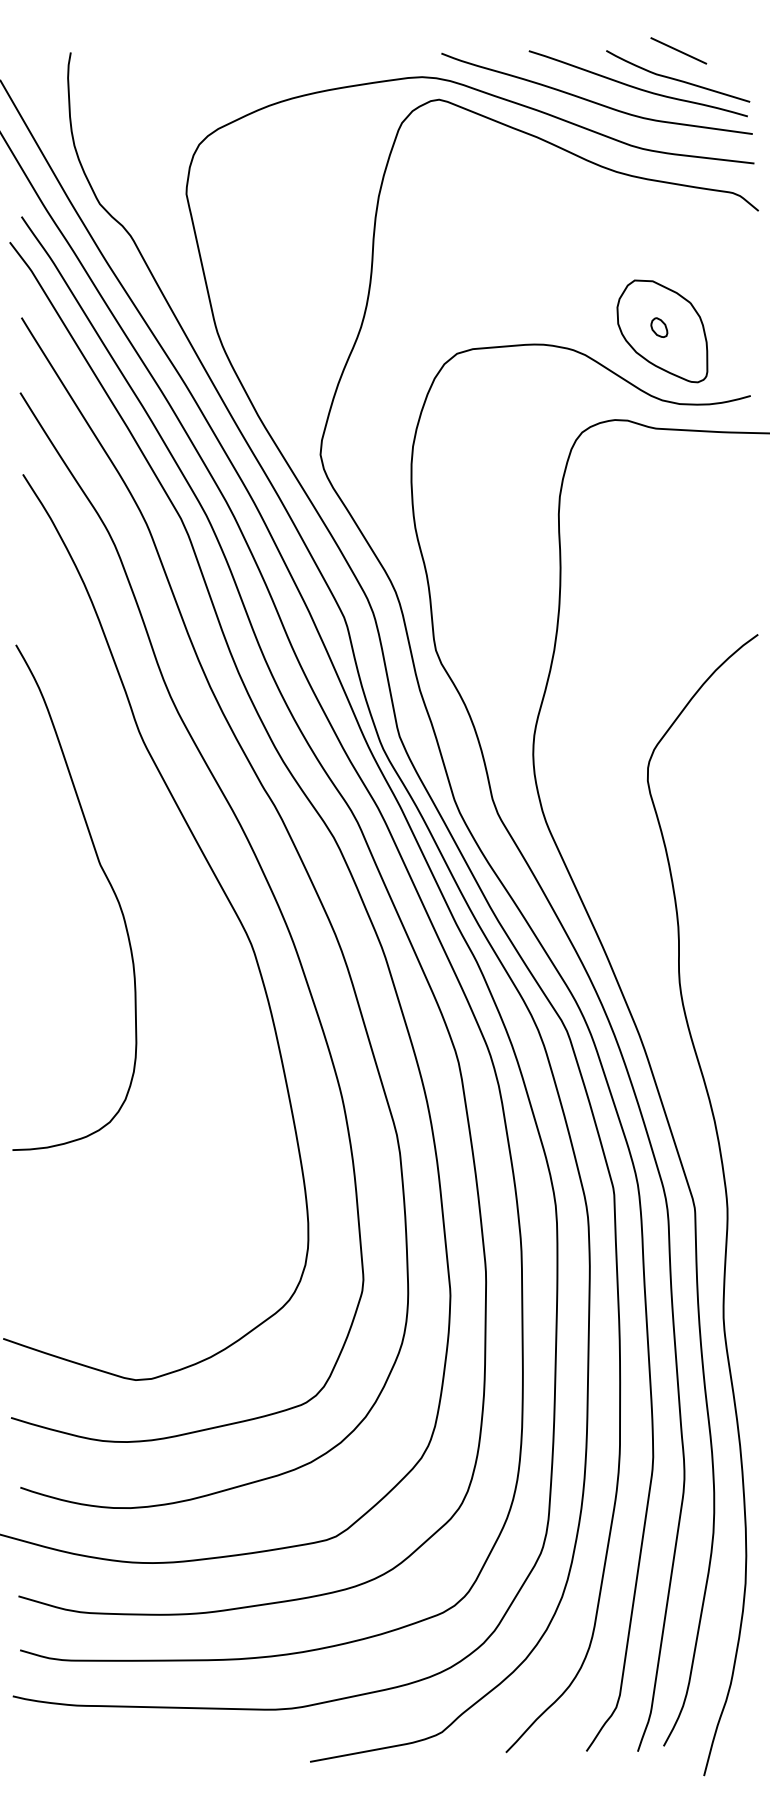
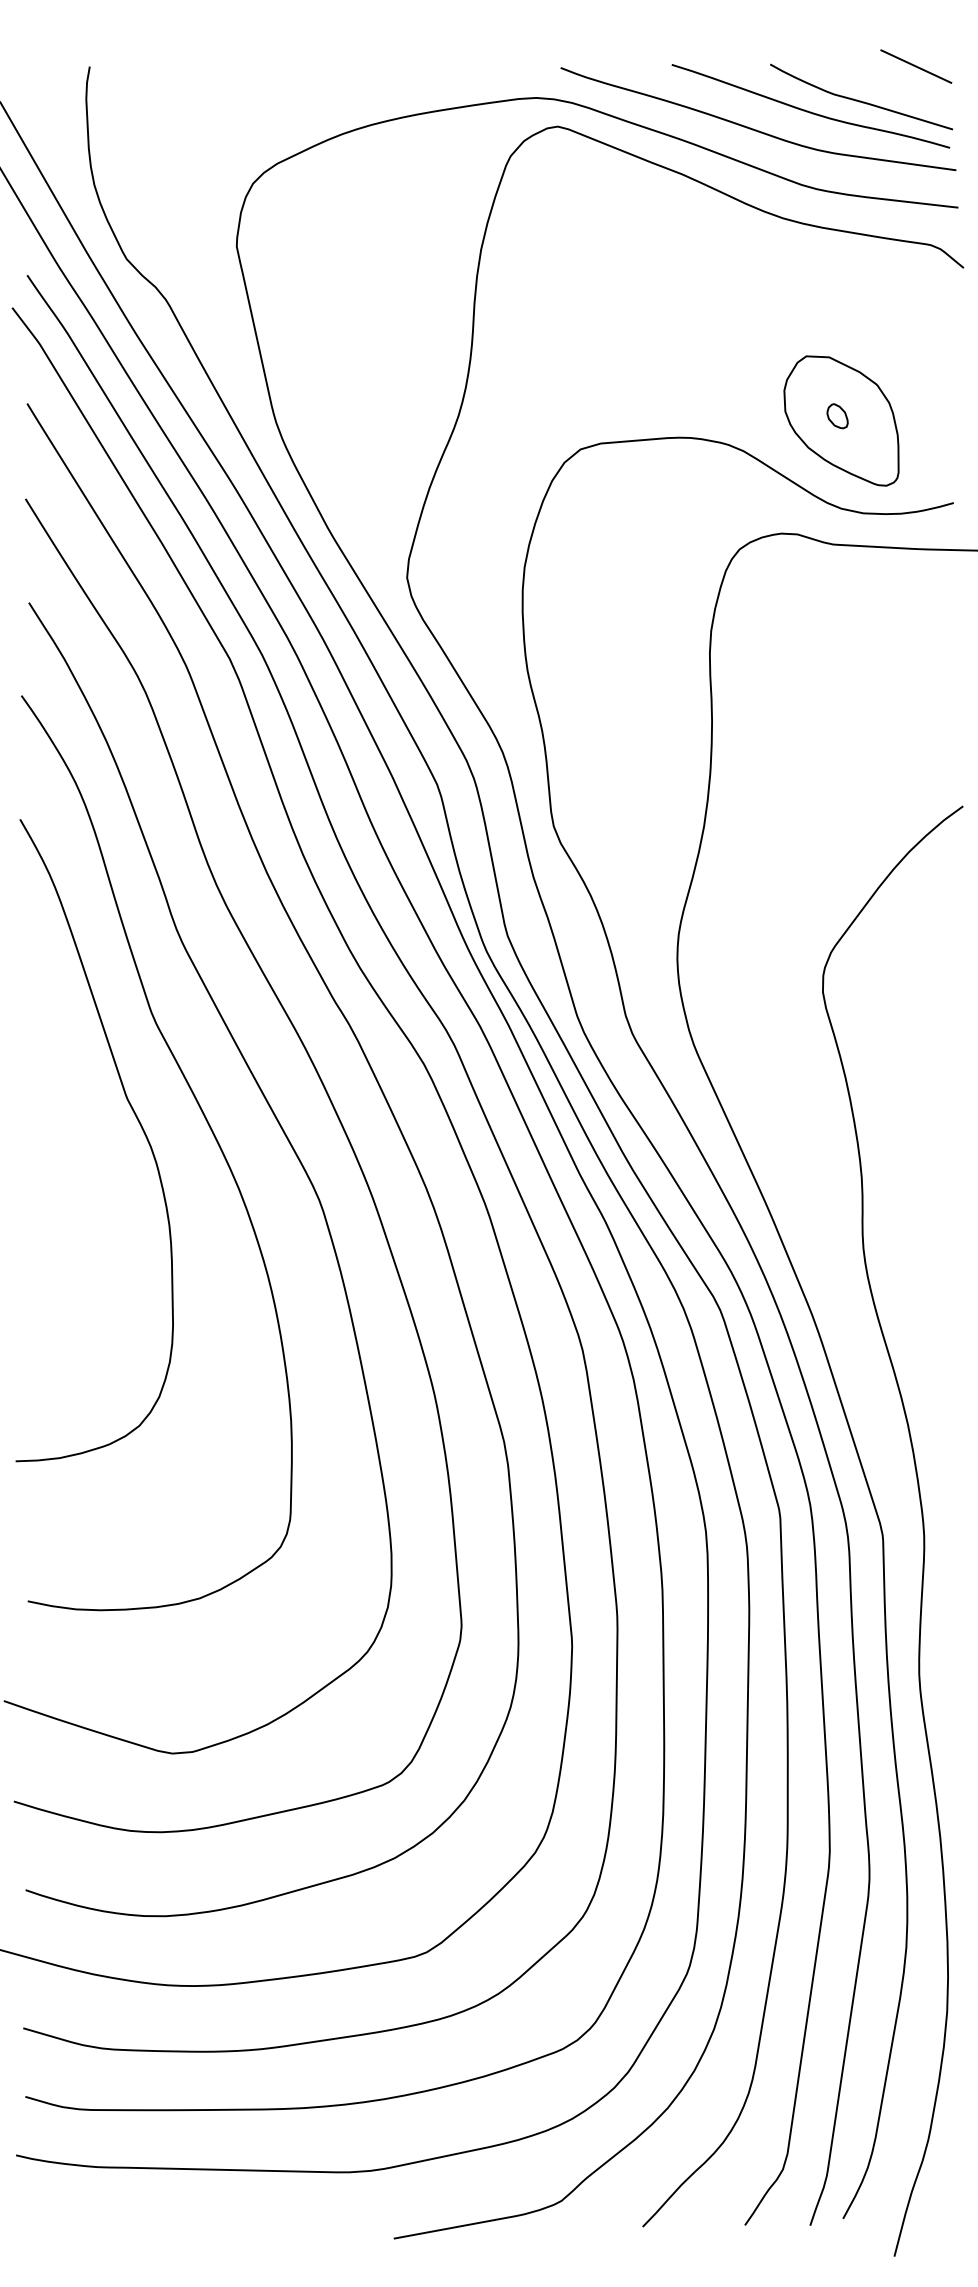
line: (678, 50) -> (916, 66), moved
curve: (164, 886) -> (208, 1126), added

